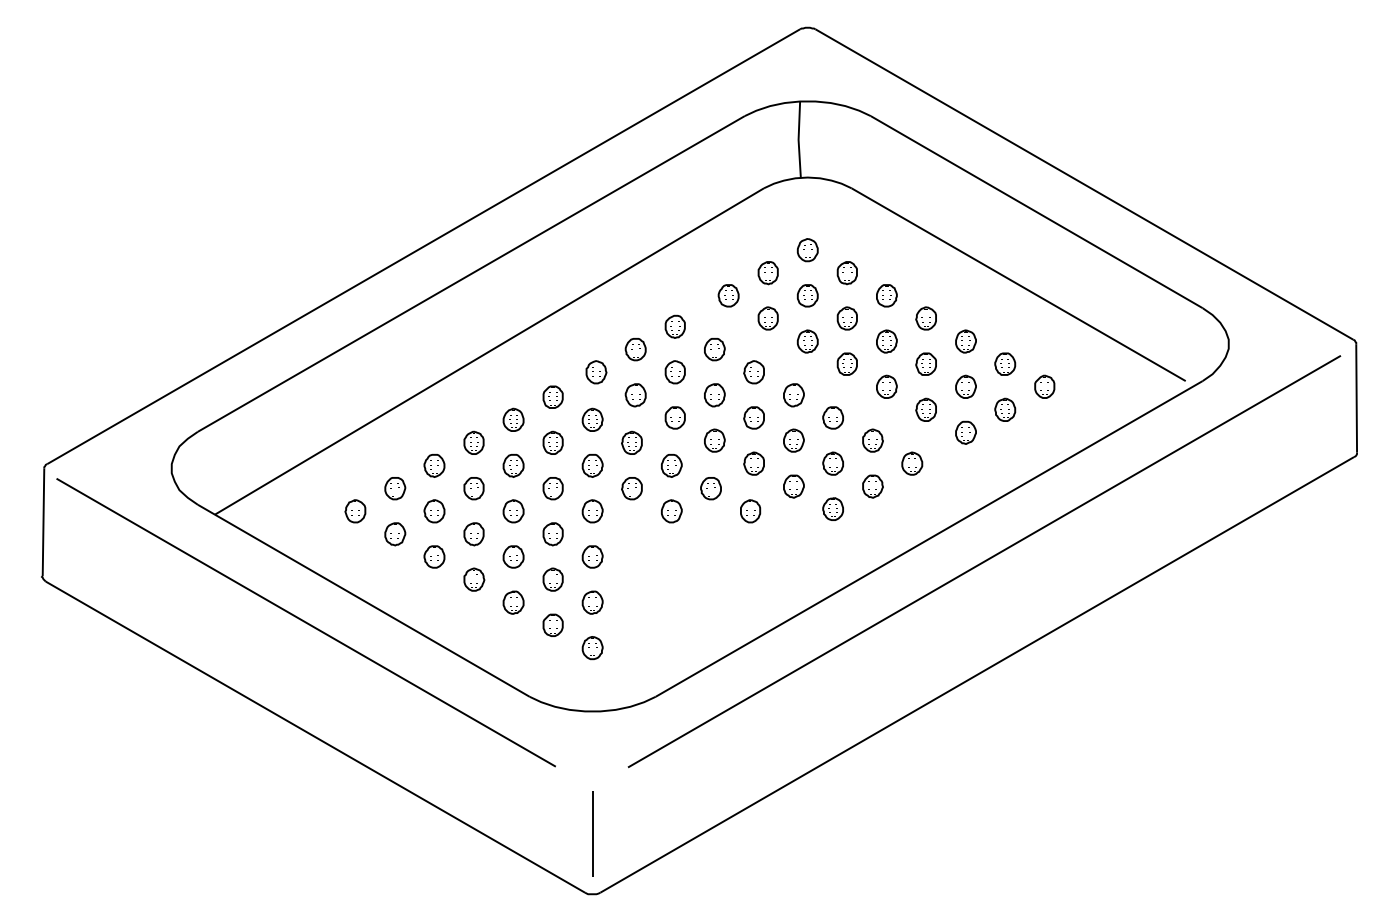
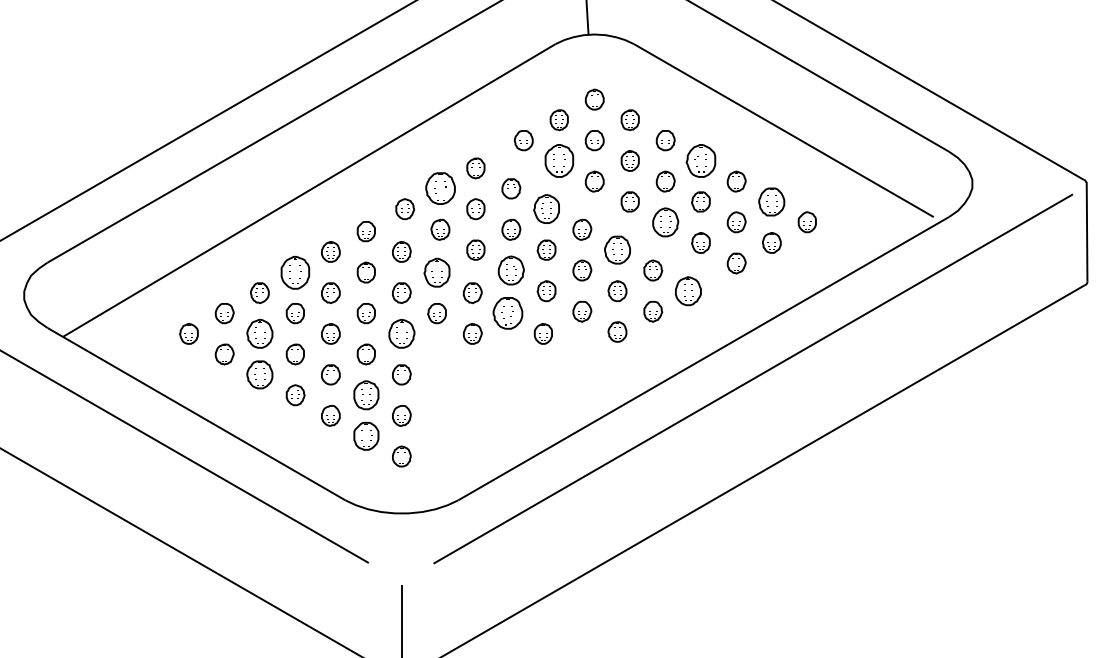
part: (767, 318) -> (558, 160), size x1.6
part: (925, 318) -> (700, 160), size x1.6
part: (635, 349) -> (440, 188), size x1.6
part: (1005, 363) -> (772, 201), size x1.4
part: (753, 372) -> (546, 209), size x1.4
part: (886, 386) -> (665, 221), size x1.4
part: (832, 417) -> (616, 249), size x1.4
part: (714, 440) -> (511, 270), size x1.4
part: (473, 442) -> (294, 272), size x1.6
part: (631, 442) -> (436, 272), size x1.4
part: (912, 463) -> (688, 291), size x1.4
part: (710, 488) -> (507, 313), size x1.6
part: (434, 511) -> (259, 334), size x1.4
part: (592, 511) -> (401, 334), size x1.4
part: (434, 556) -> (259, 374), size x1.4
part: (552, 579) -> (365, 395), size x1.4
part: (552, 624) -> (365, 435), size x1.4

